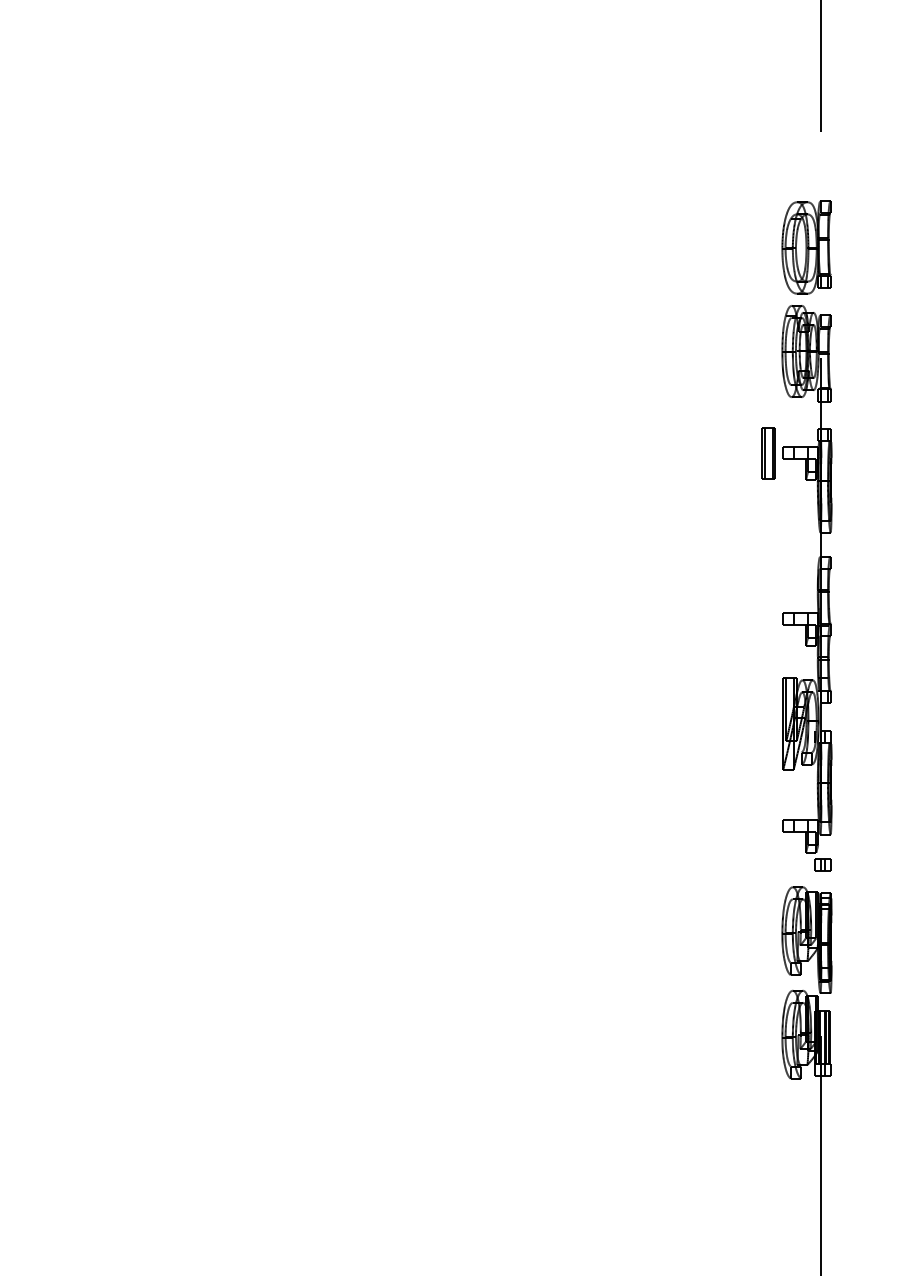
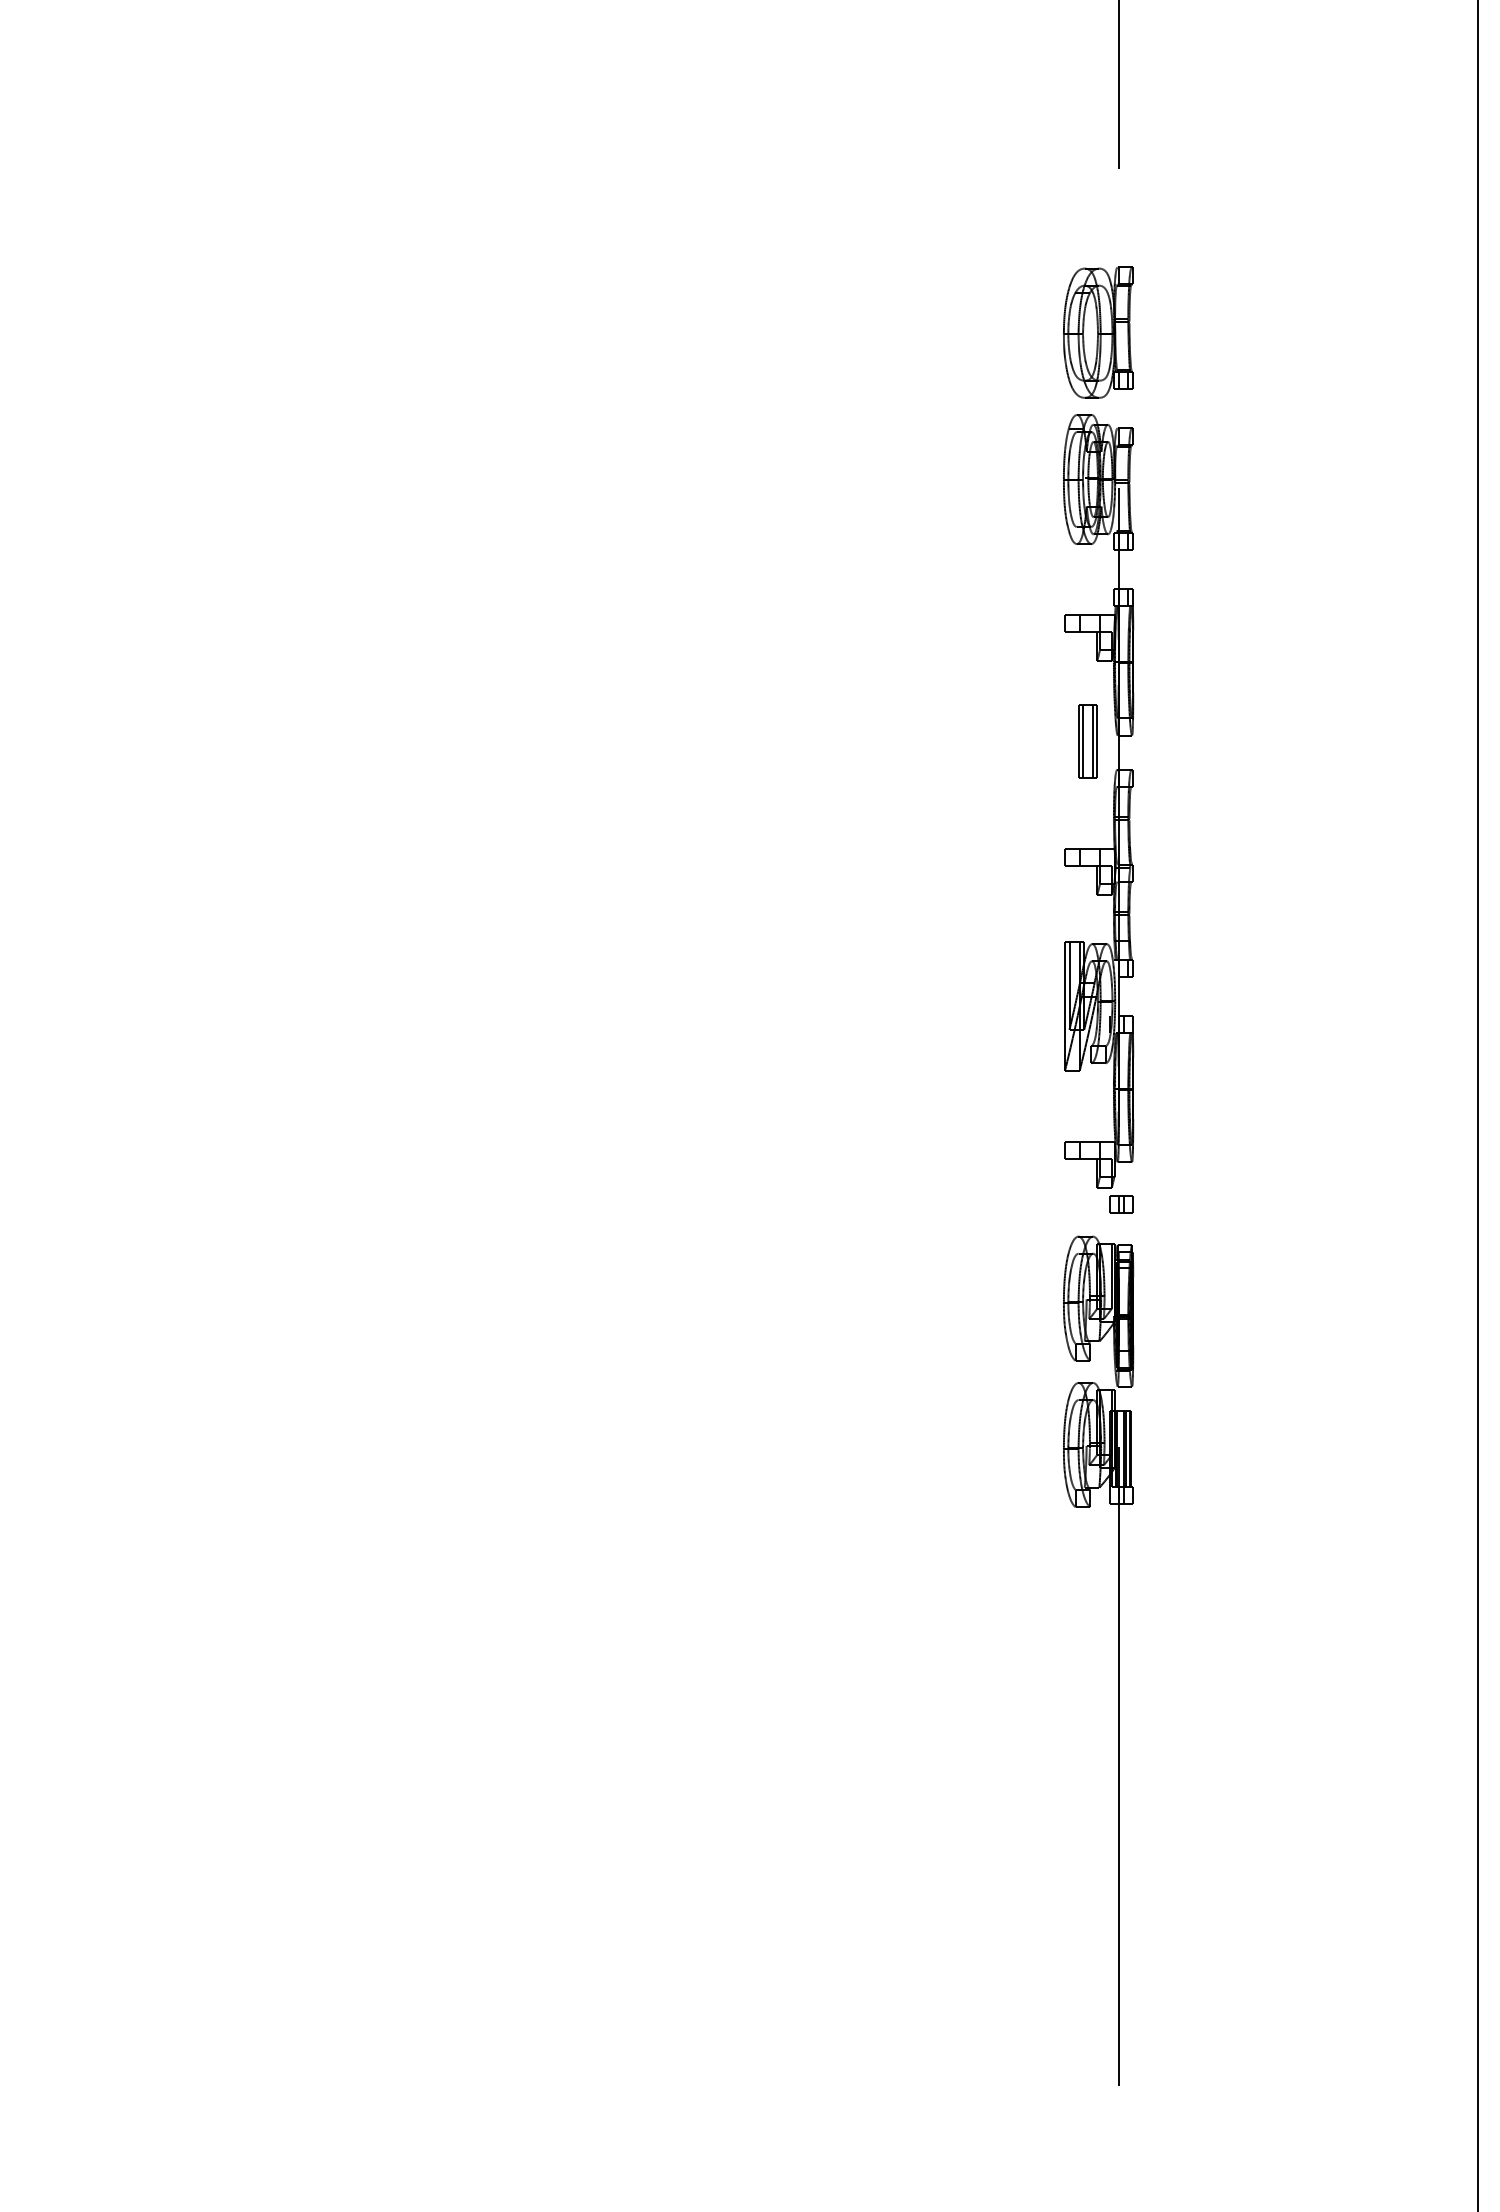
part: (768, 453) -> (1087, 741), moved

